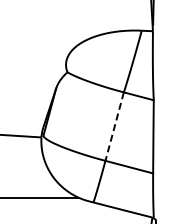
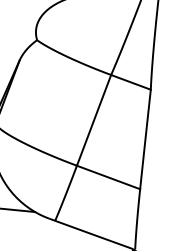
line: (114, 127) -> (93, 121), dashed -> solid

